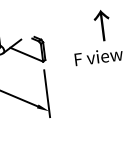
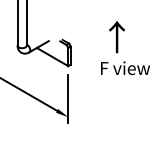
text: (101, 26) -> (116, 37), moved

